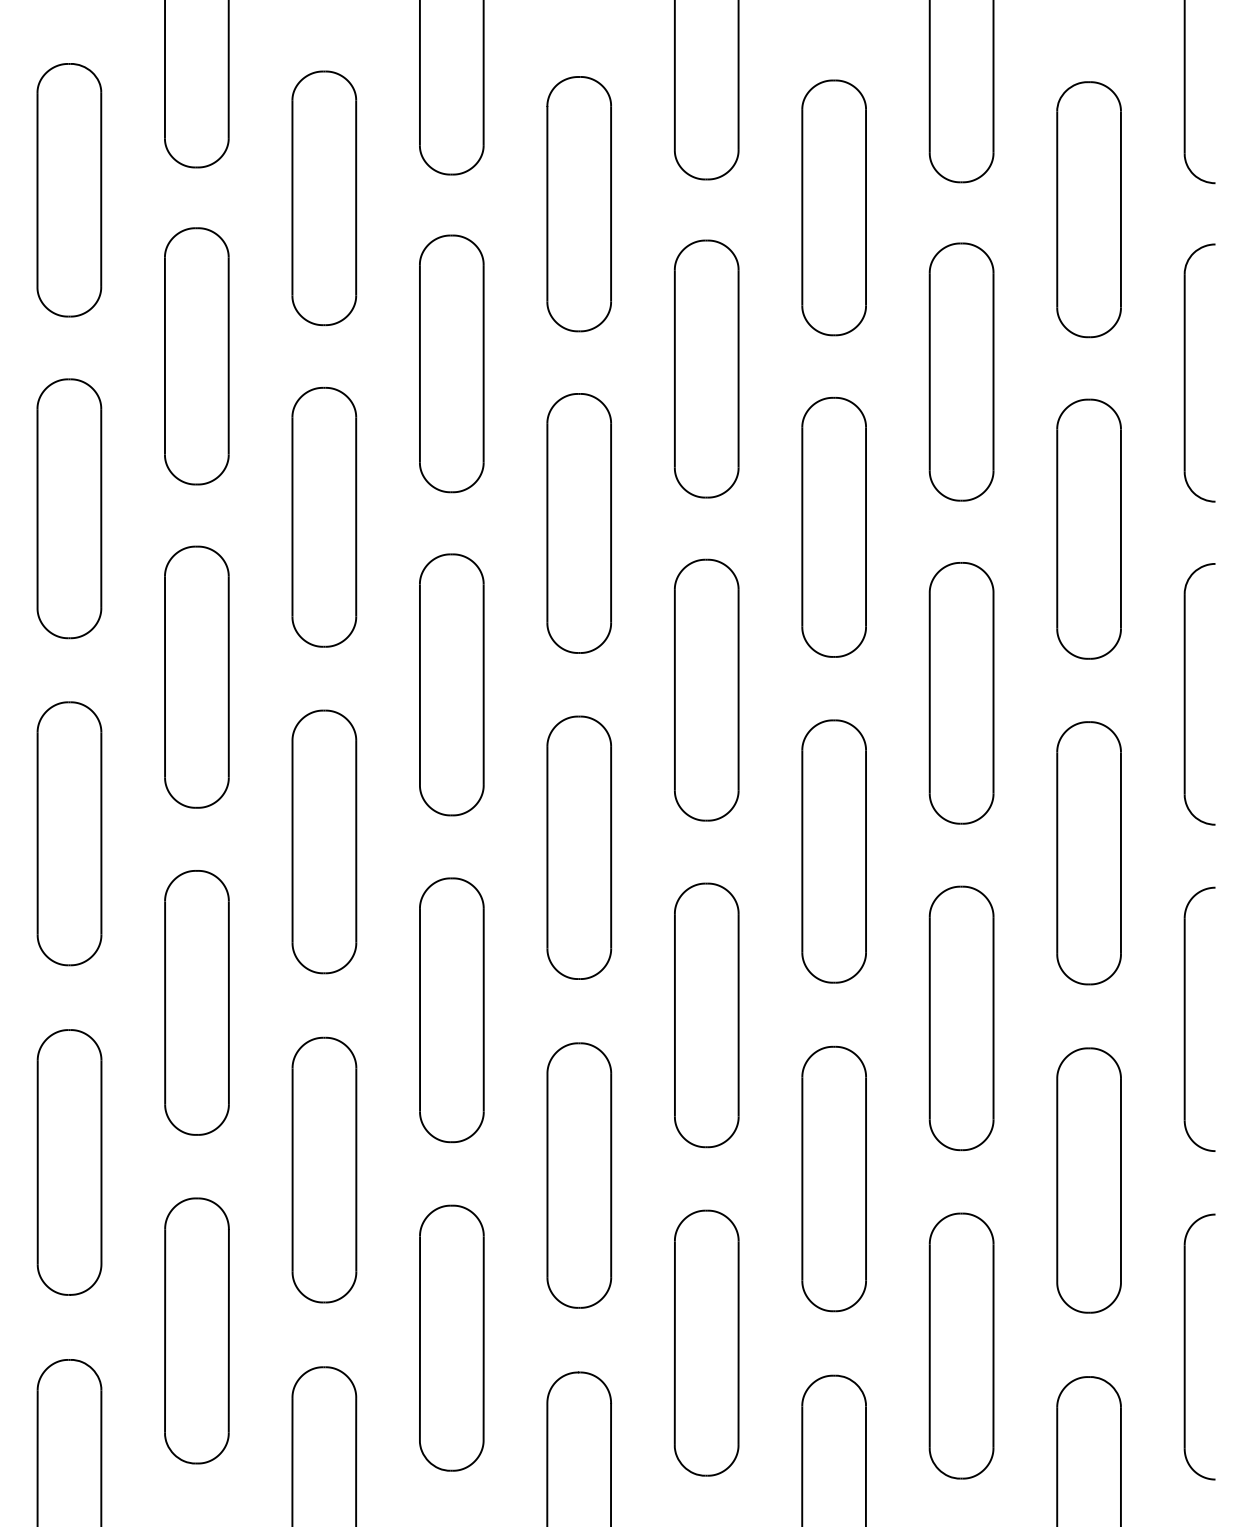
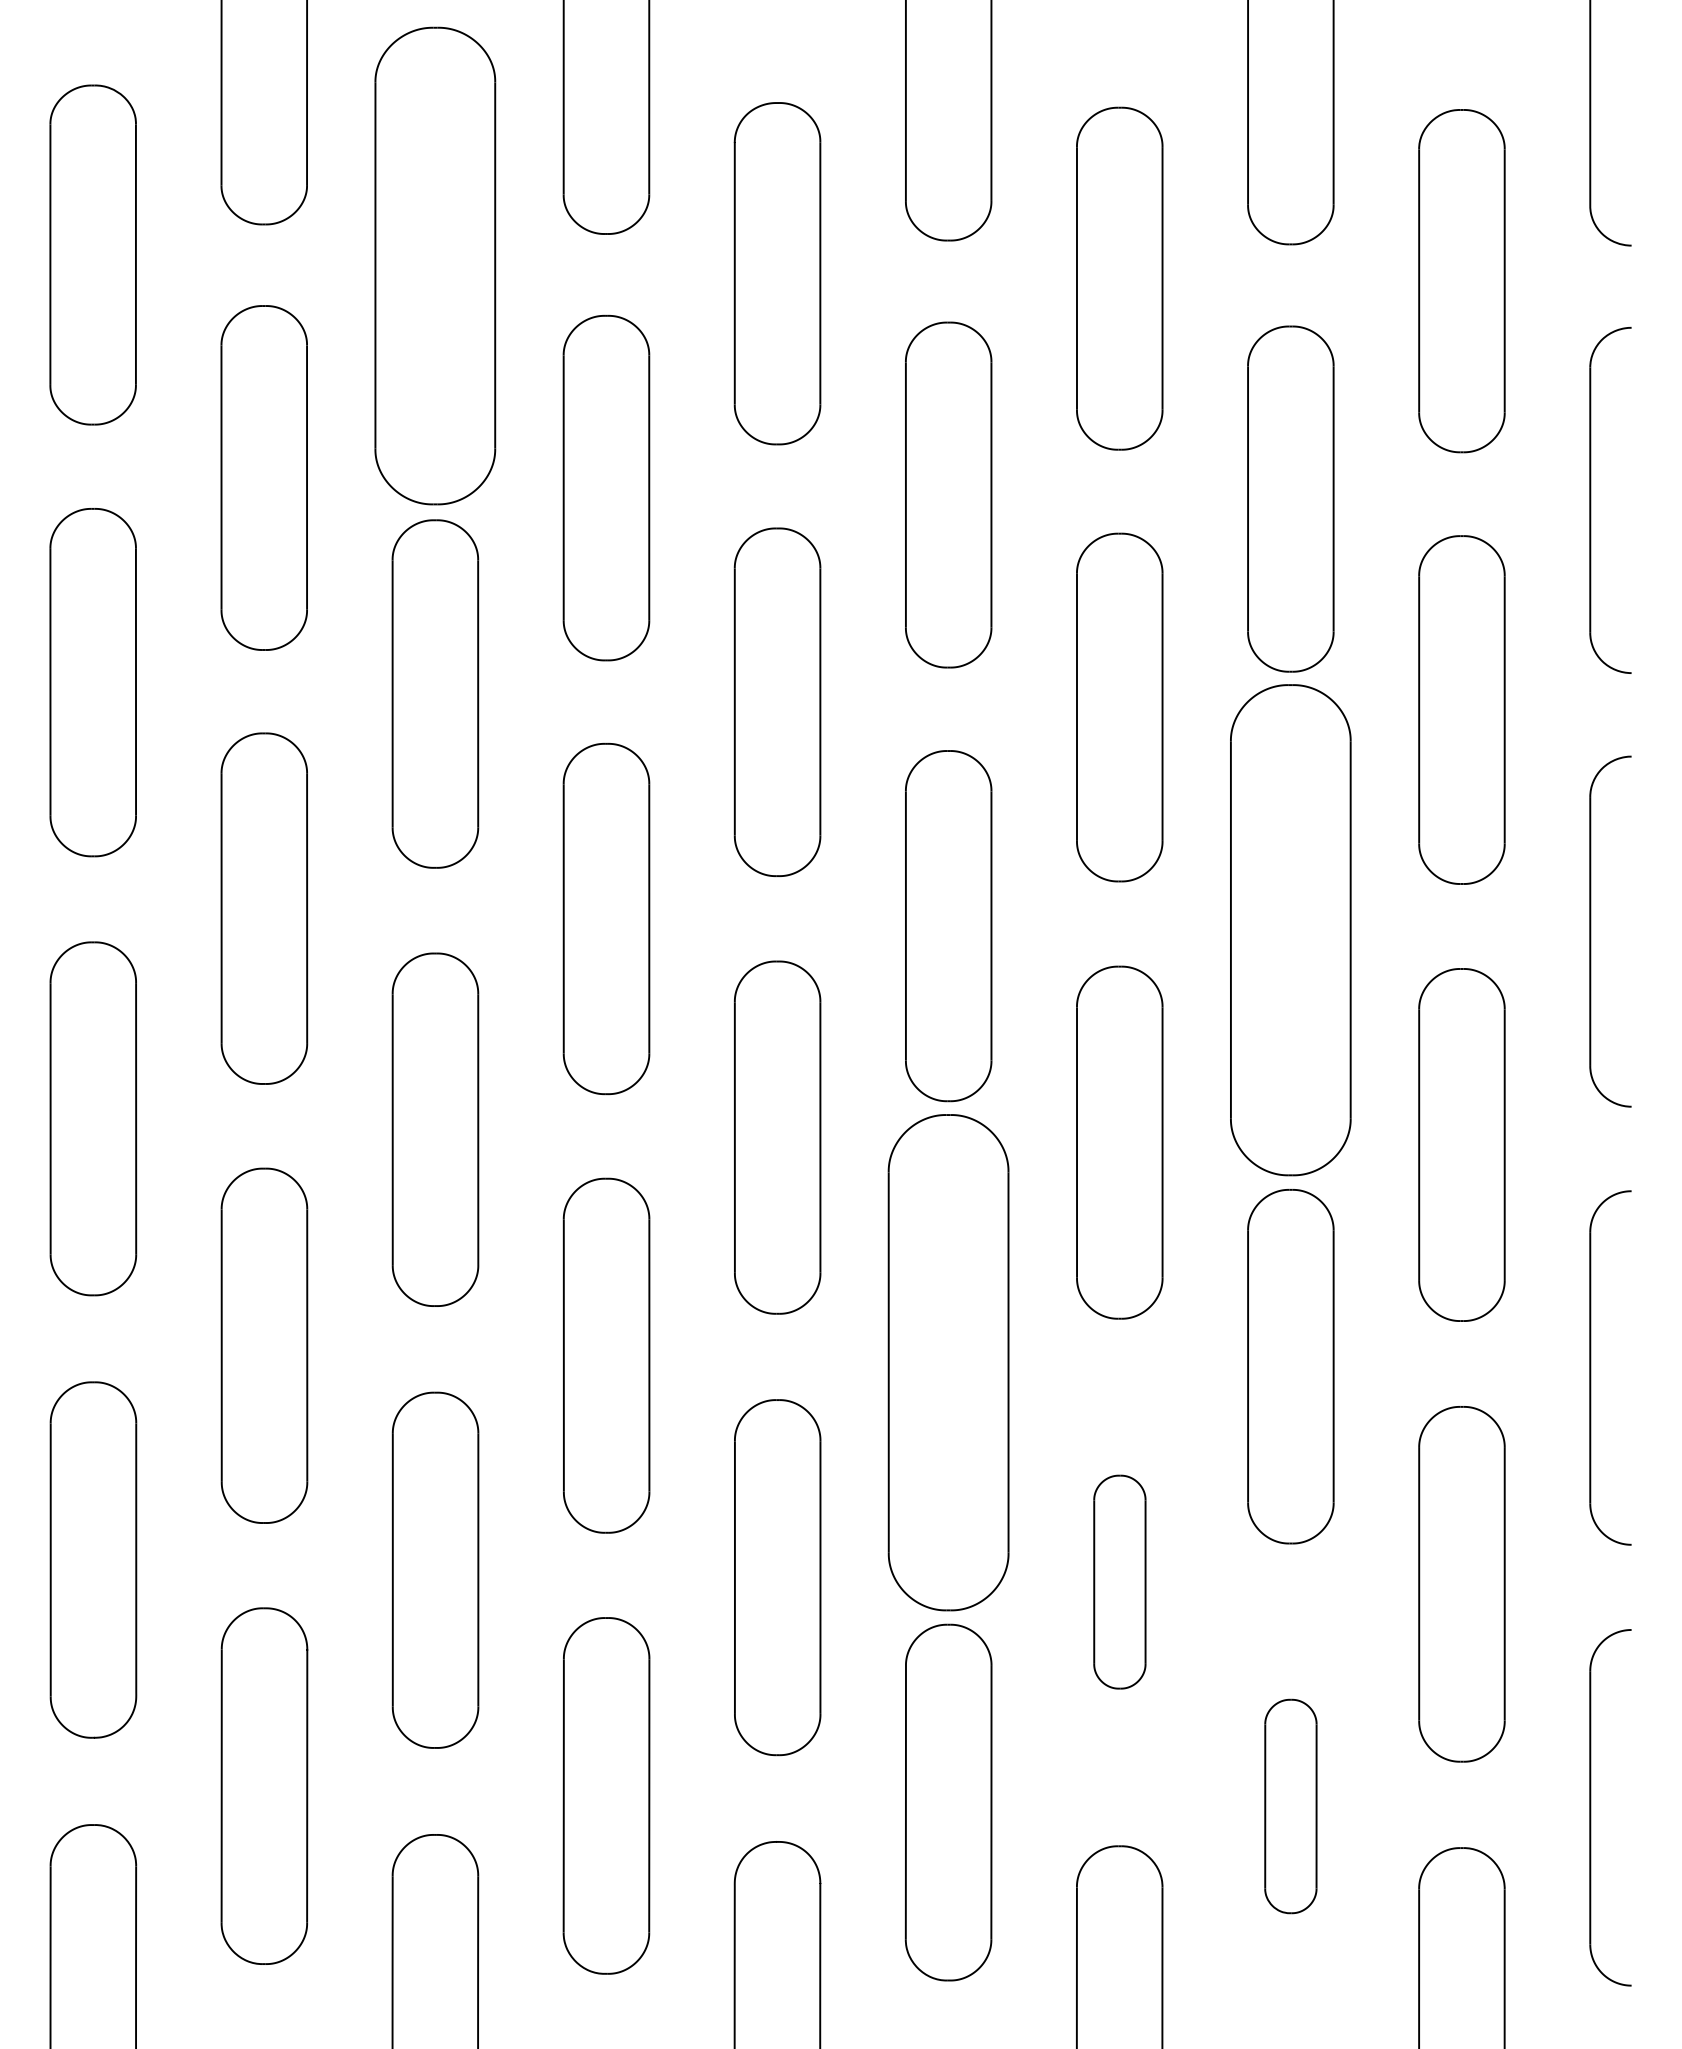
part: (324, 198) -> (435, 265), size x1.4
part: (961, 693) -> (1290, 930), size x1.4
part: (706, 1015) -> (948, 1362), size x1.4
part: (833, 1178) -> (1119, 1581), size x0.6
part: (961, 1346) -> (1290, 1806), size x0.6

